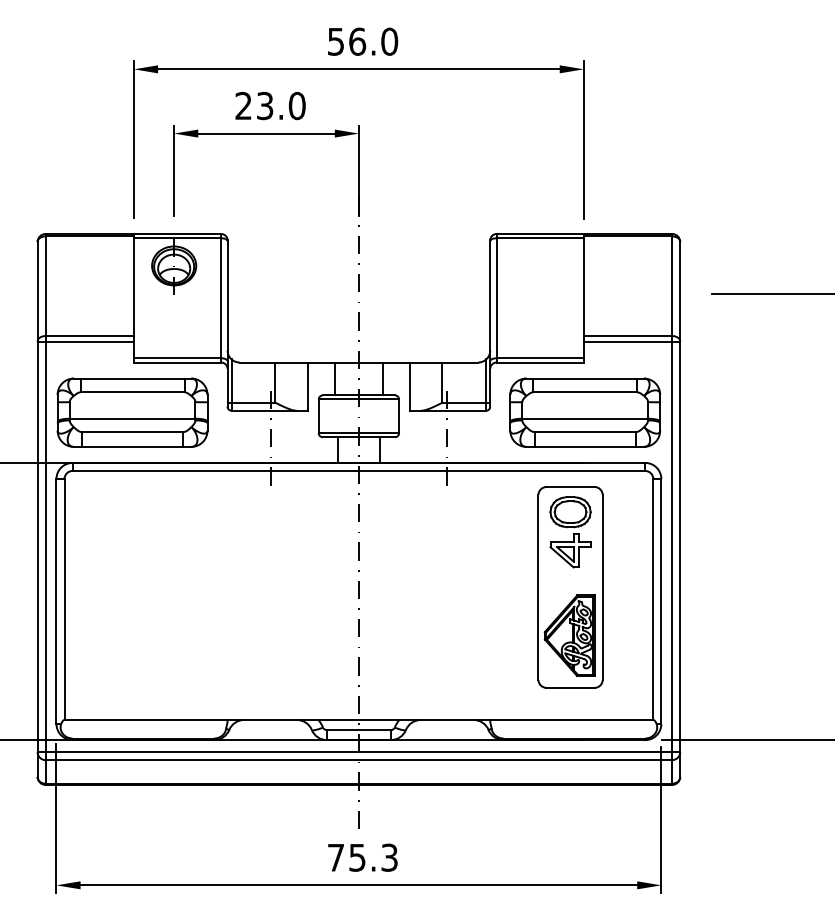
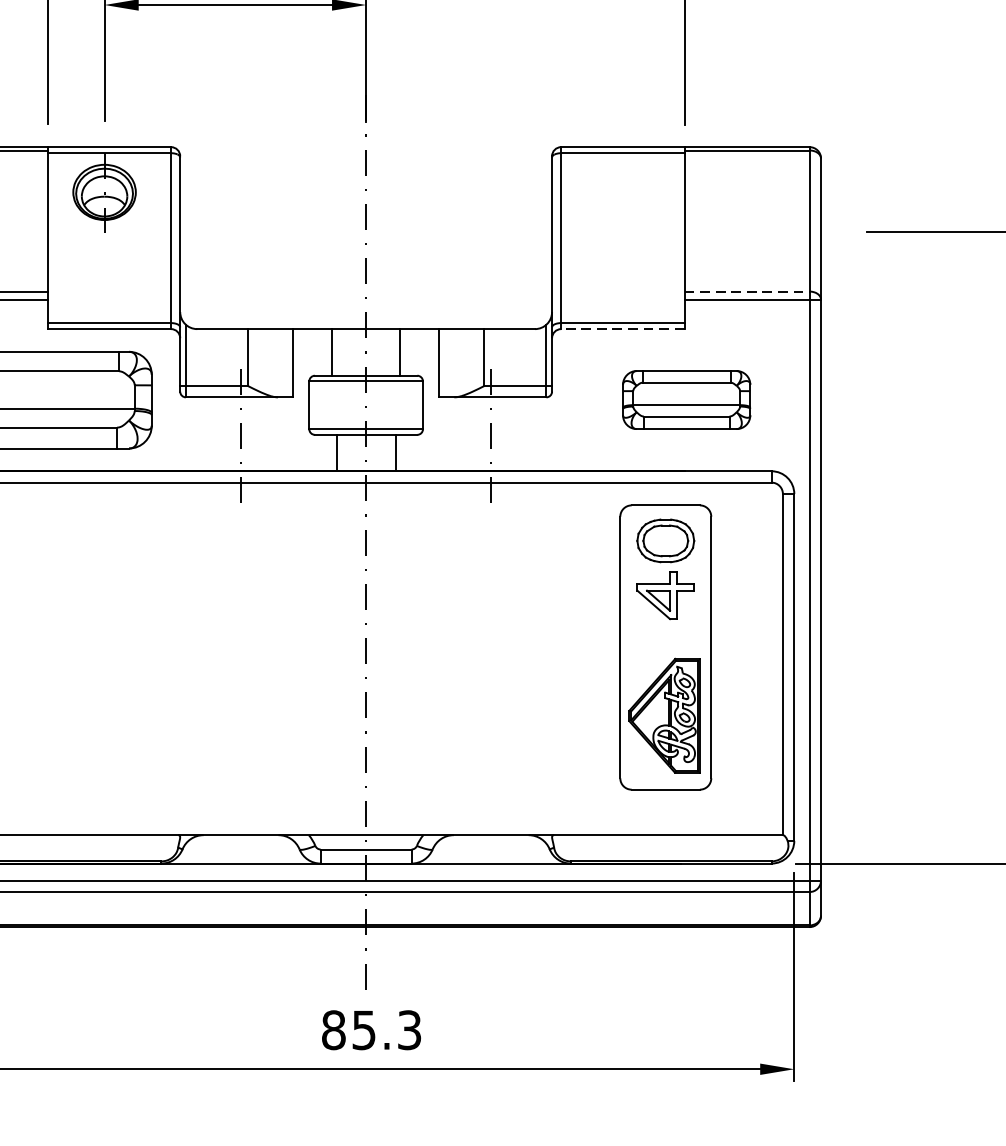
line: (628, 336) -> (747, 292), solid -> dashed
line: (540, 362) -> (623, 329), solid -> dashed
part: (585, 412) -> (686, 399), size x0.6
text: (335, 857) -> (332, 1029), 75.3 -> 85.3

